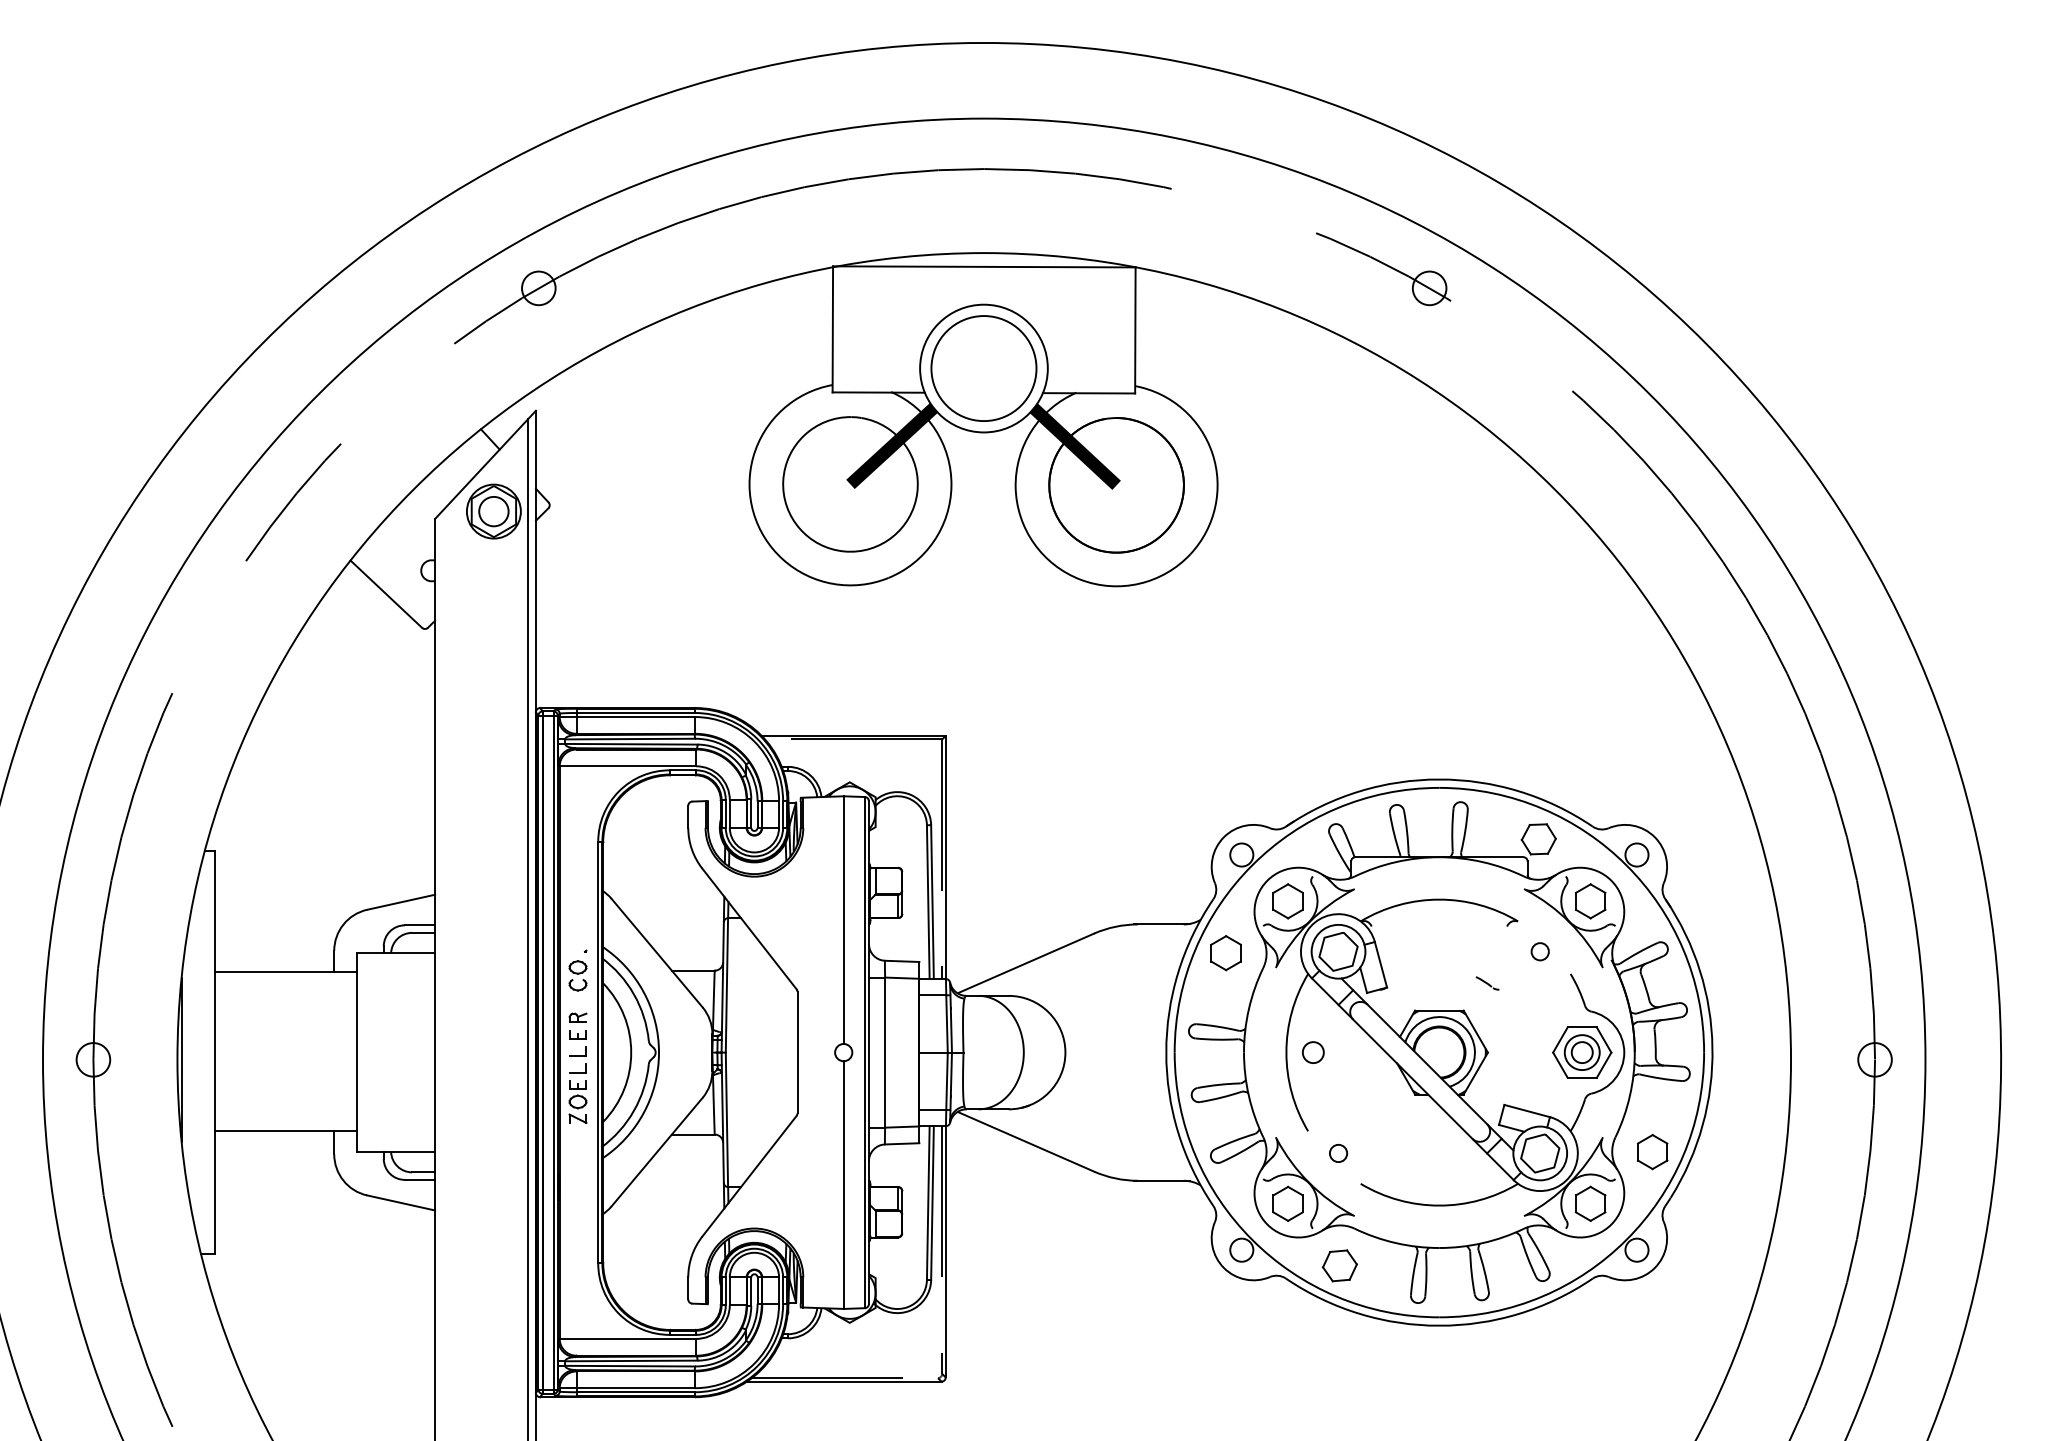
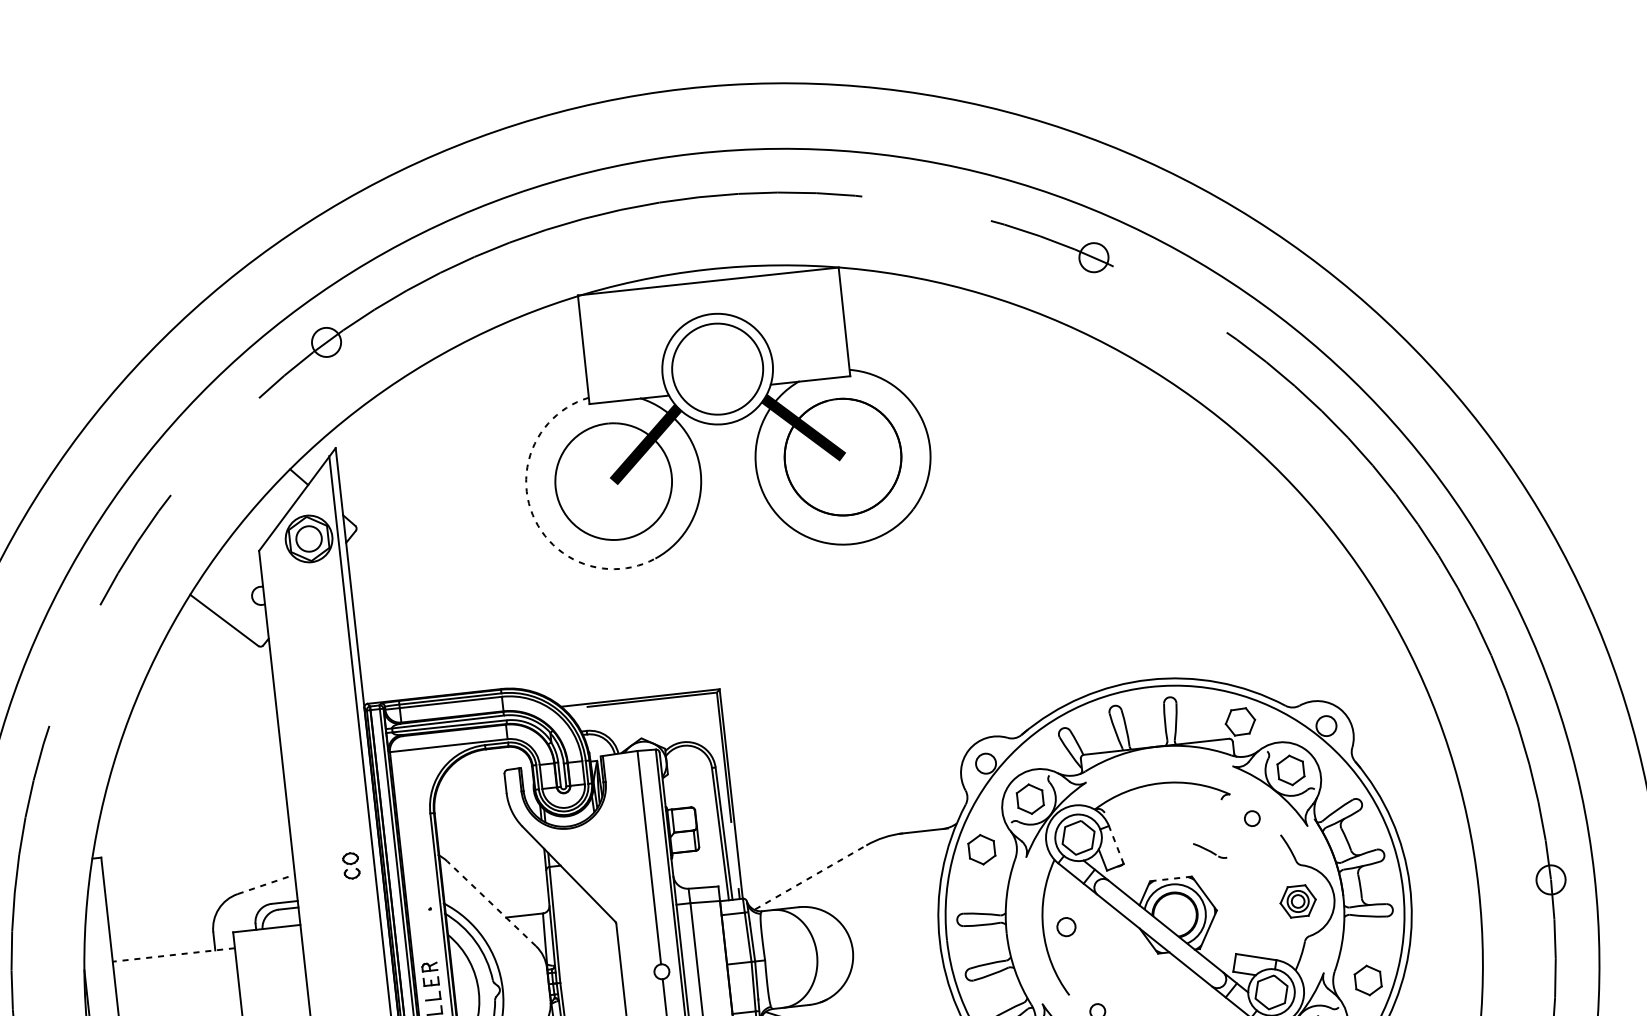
arc: (753, 512) -> (532, 515), solid -> dashed
line: (401, 902) -> (266, 884), solid -> dashed
line: (657, 953) -> (492, 904), solid -> dashed
line: (1026, 963) -> (810, 877), solid -> dashed
line: (1380, 964) -> (1115, 844), solid -> dashed
line: (286, 971) -> (174, 954), solid -> dashed
part: (577, 975) -> (350, 865), moved
part: (1487, 983) -> (1209, 851), size x1.6
line: (1438, 1010) -> (1170, 878), solid -> dashed
part: (1582, 1052) -> (1298, 901), size x0.7

